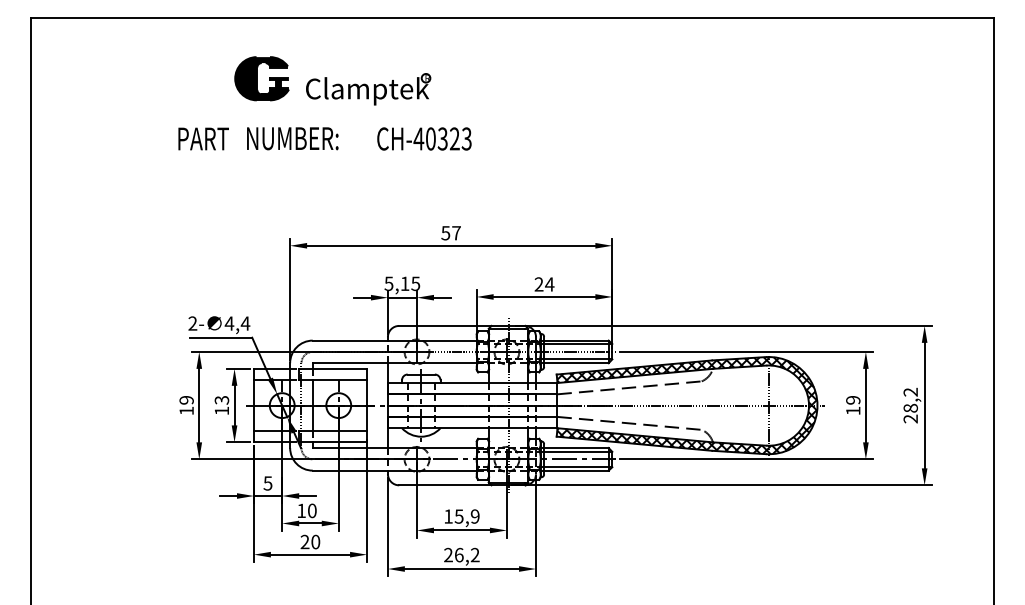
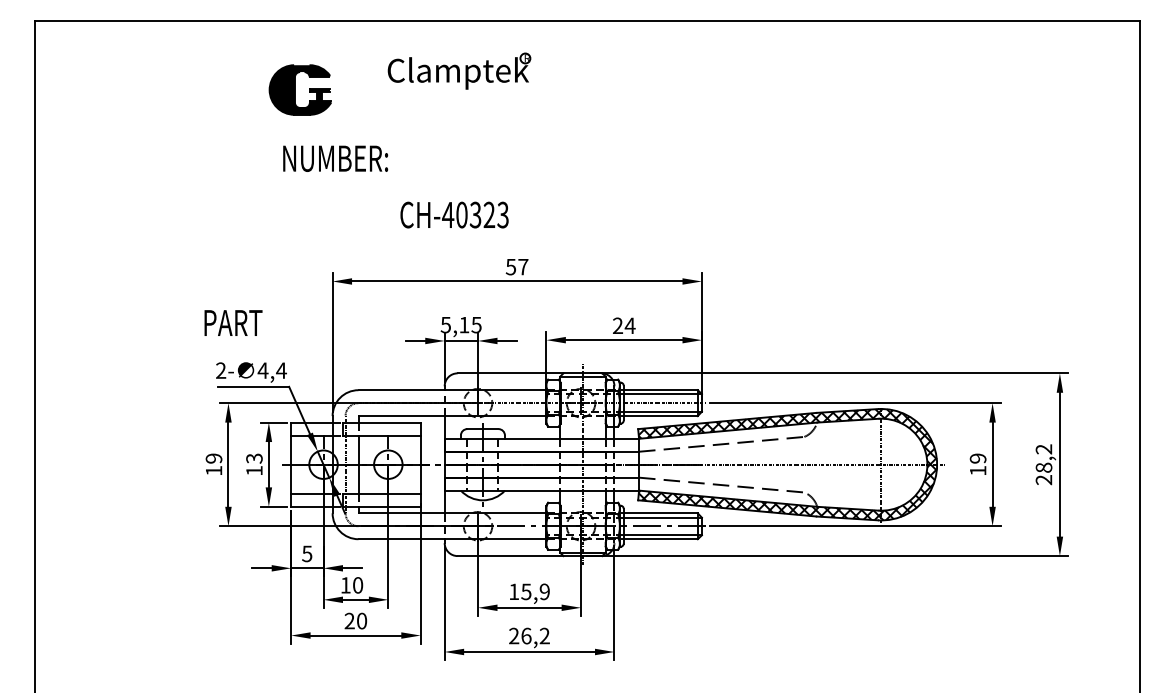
part: (368, 88) -> (459, 70), moved
text: (203, 138) -> (233, 322), moved
text: (424, 138) -> (454, 214), moved

